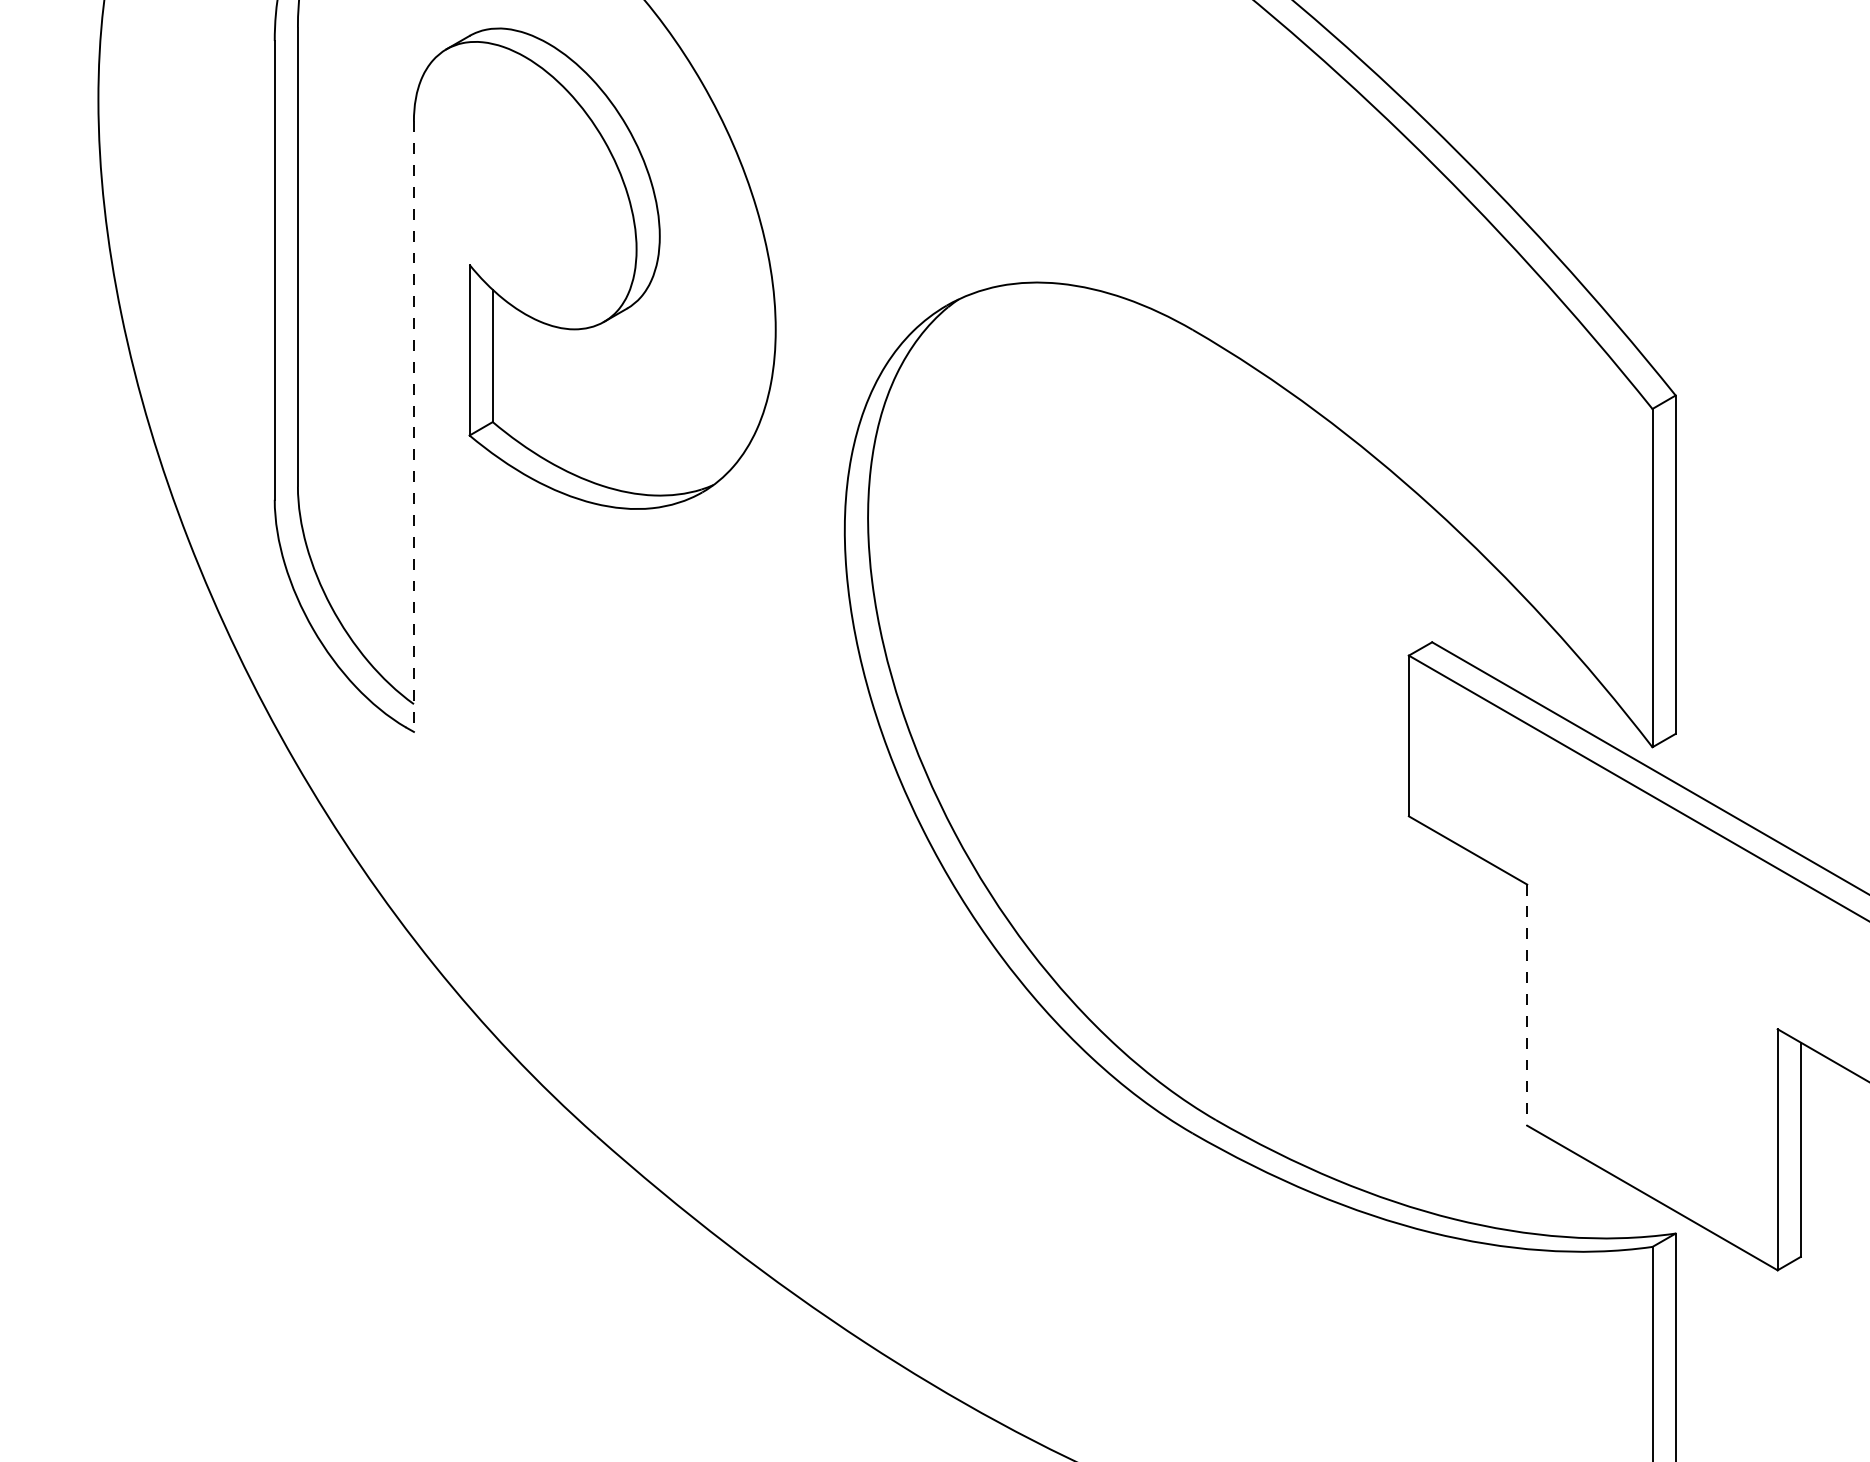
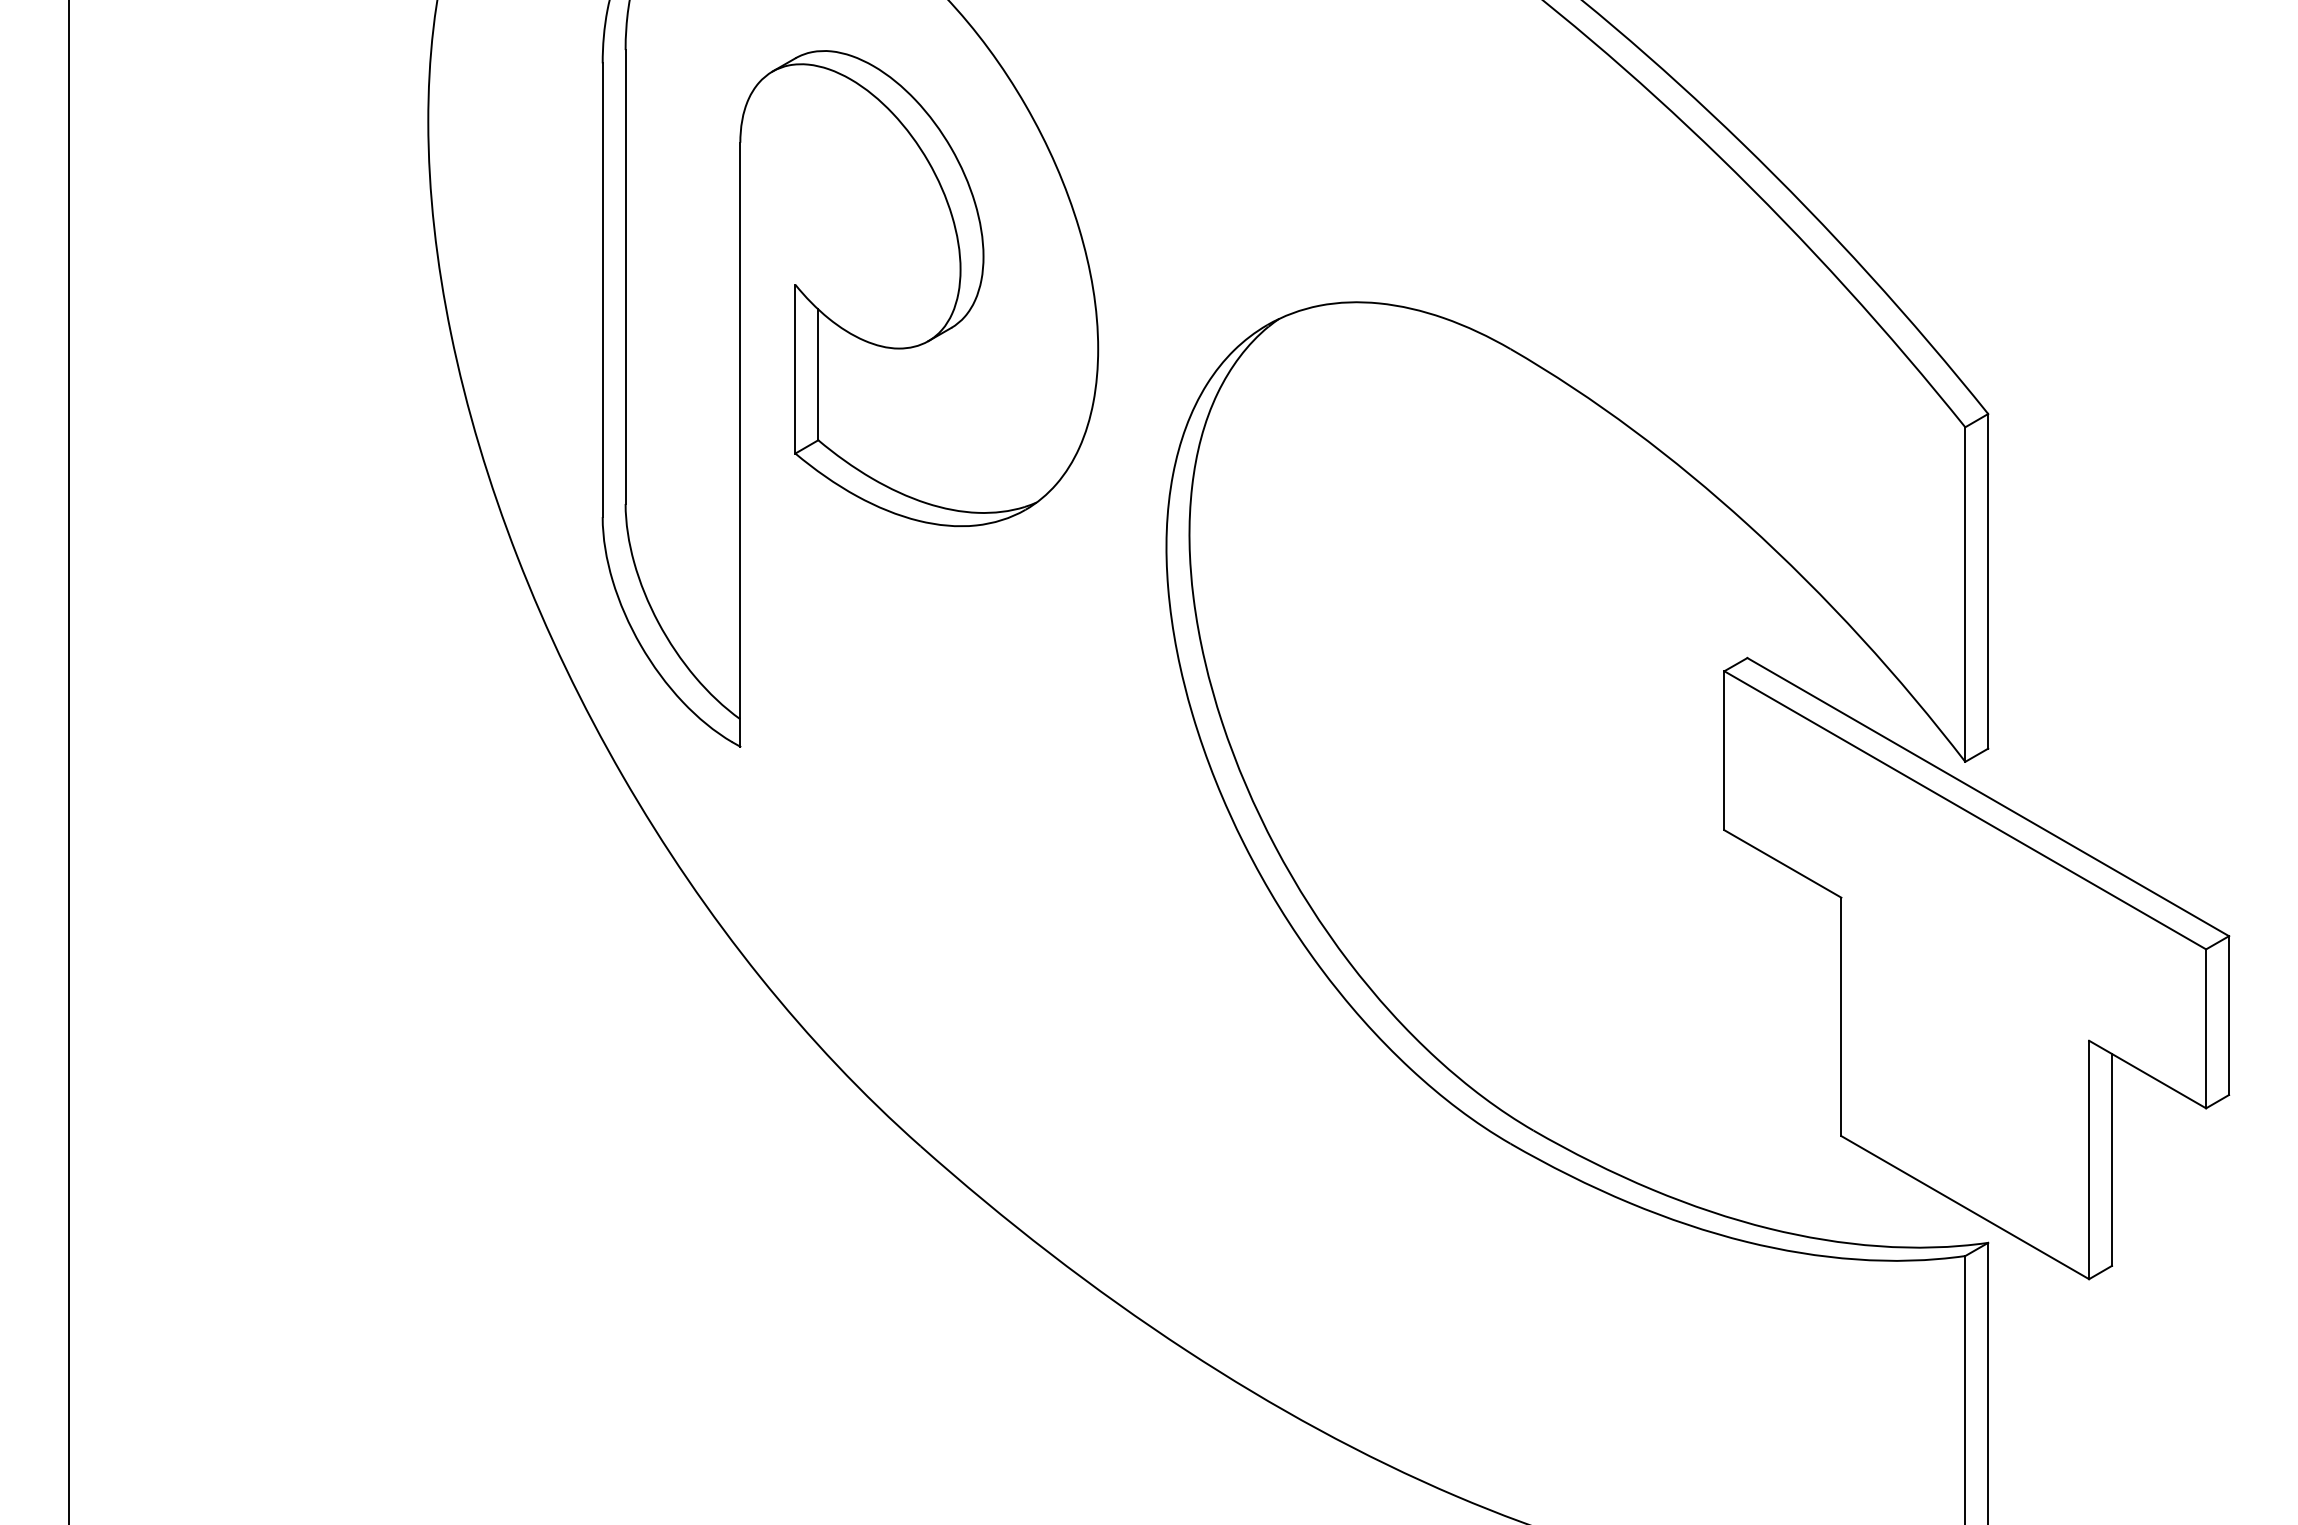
line: (414, 426) -> (740, 444), dashed -> solid
line: (1527, 1005) -> (1841, 1017), dashed -> solid

